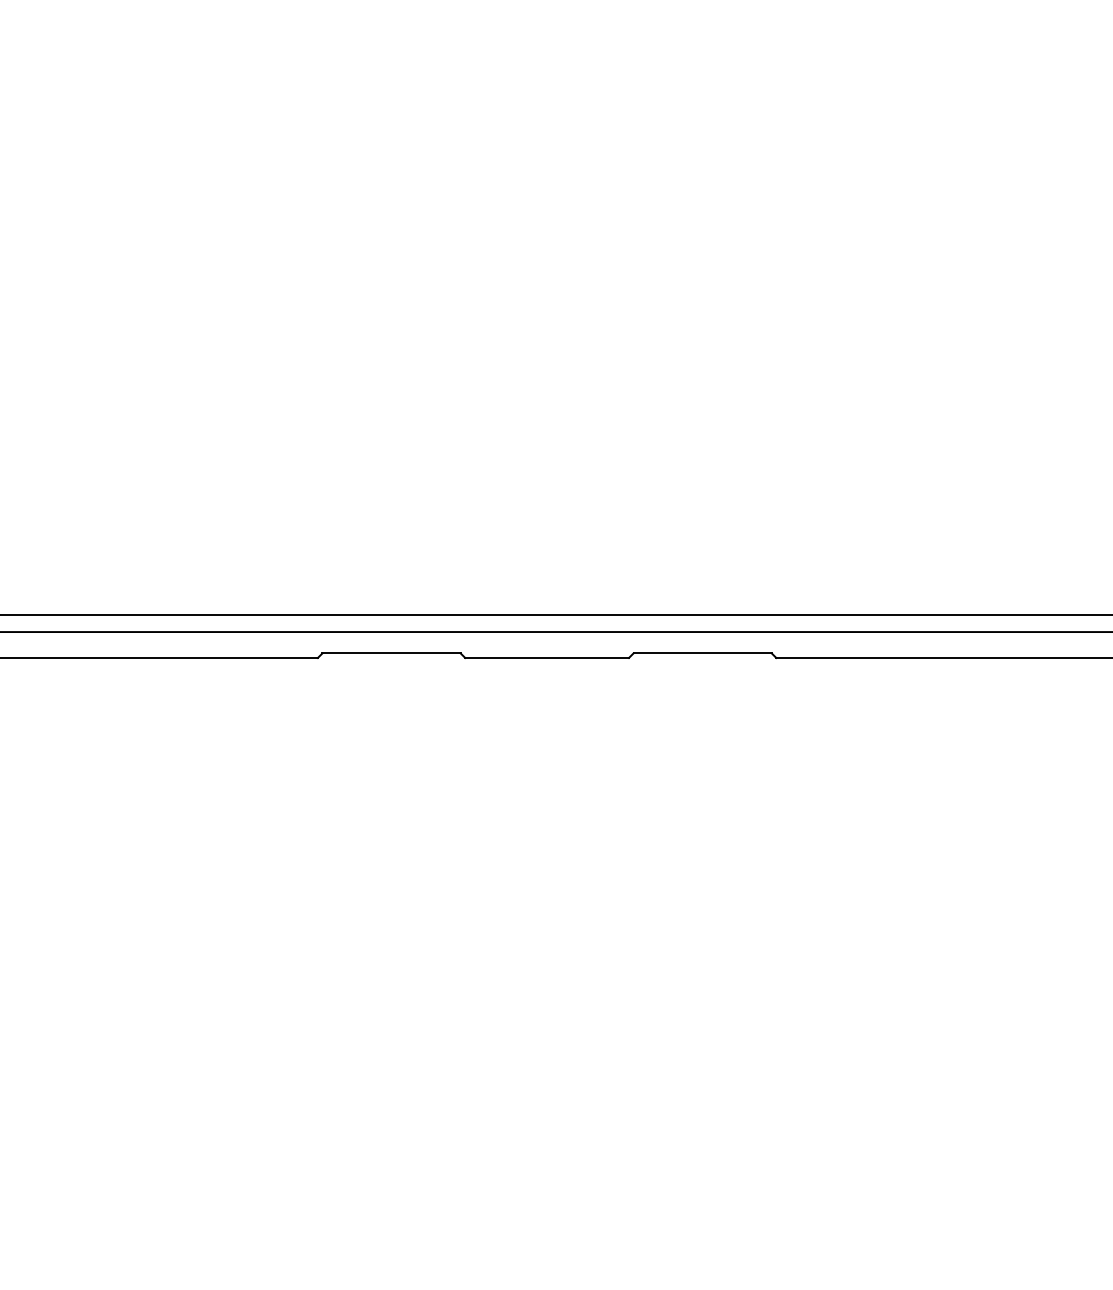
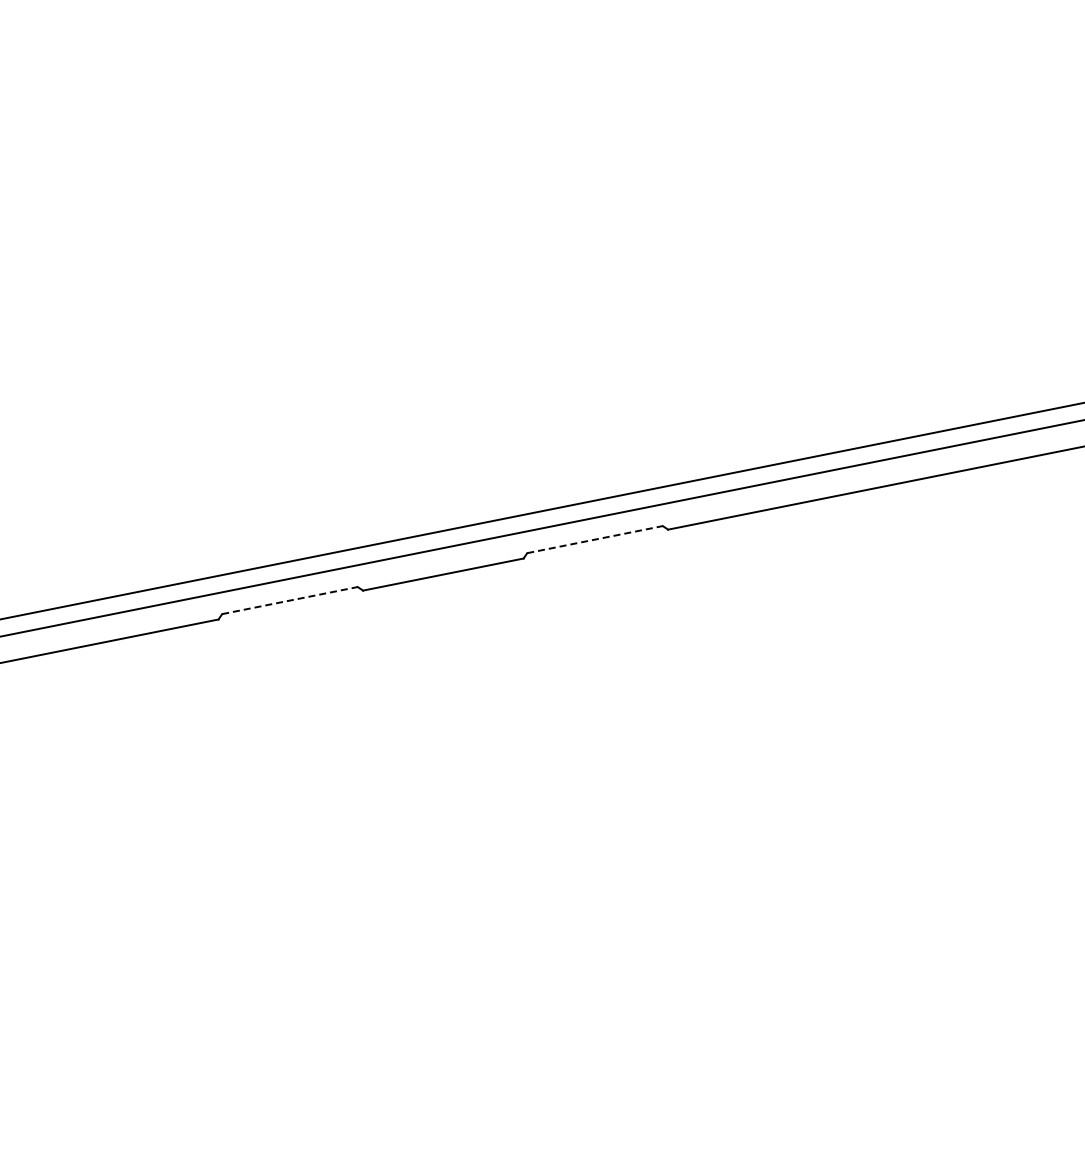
line: (392, 653) -> (290, 600), solid -> dashed
line: (703, 653) -> (595, 539), solid -> dashed

